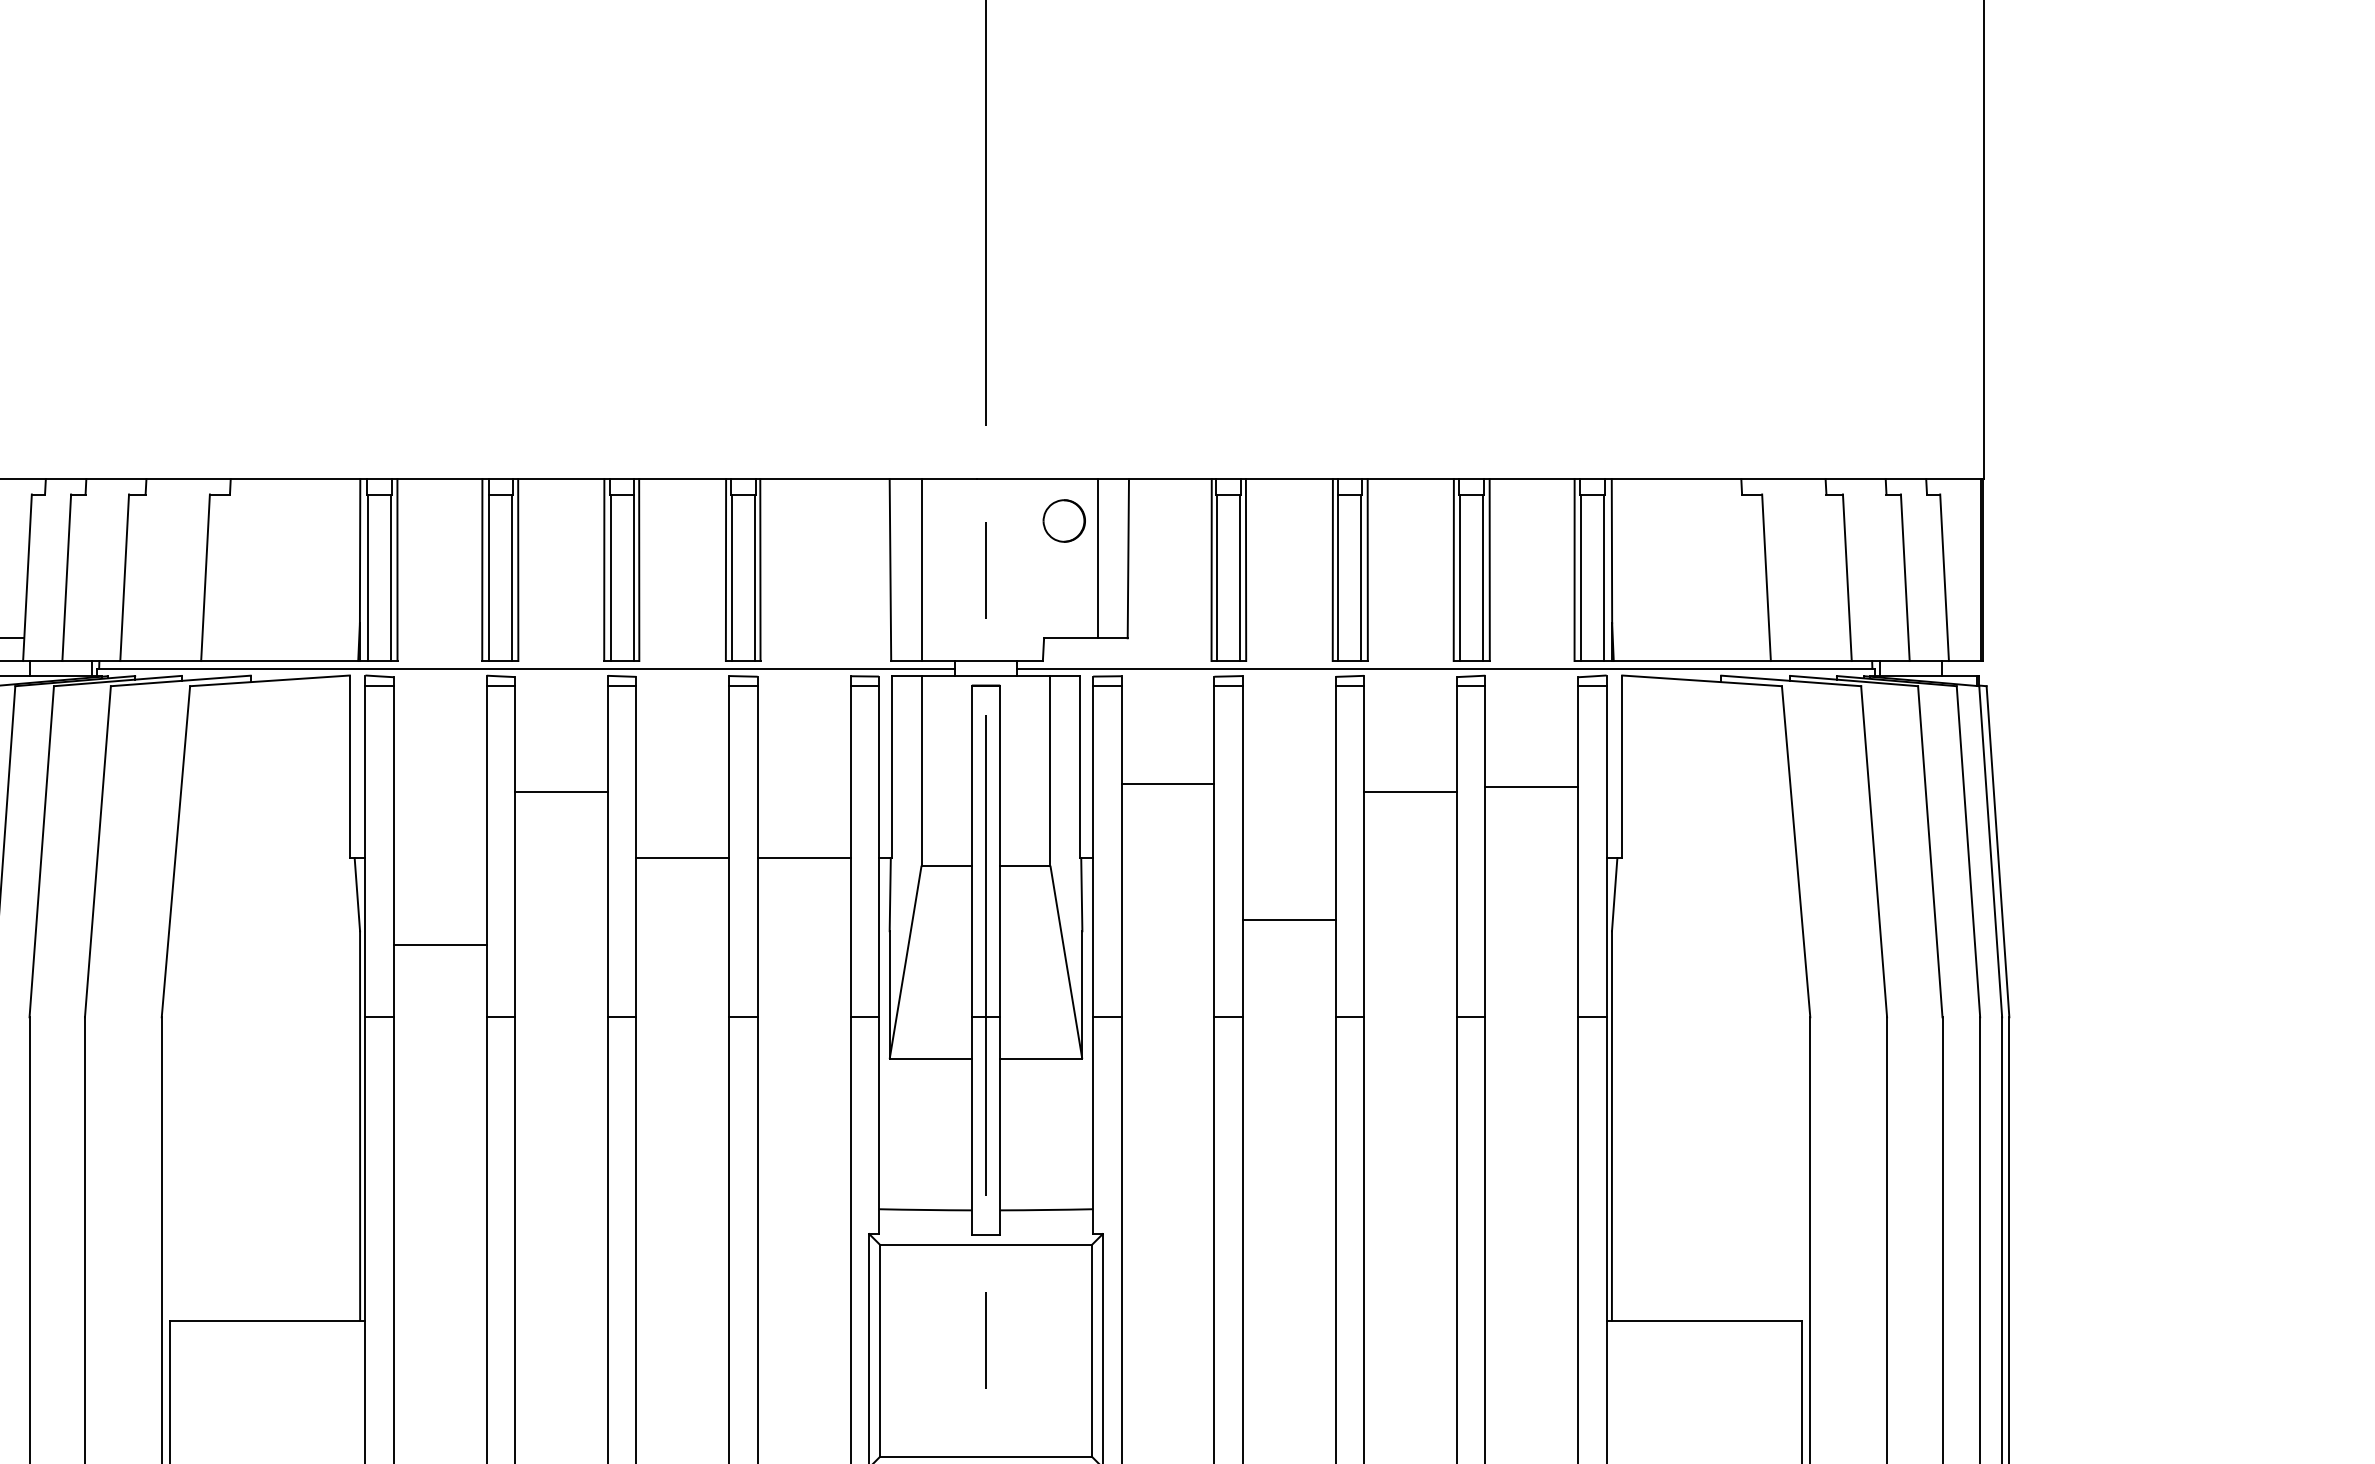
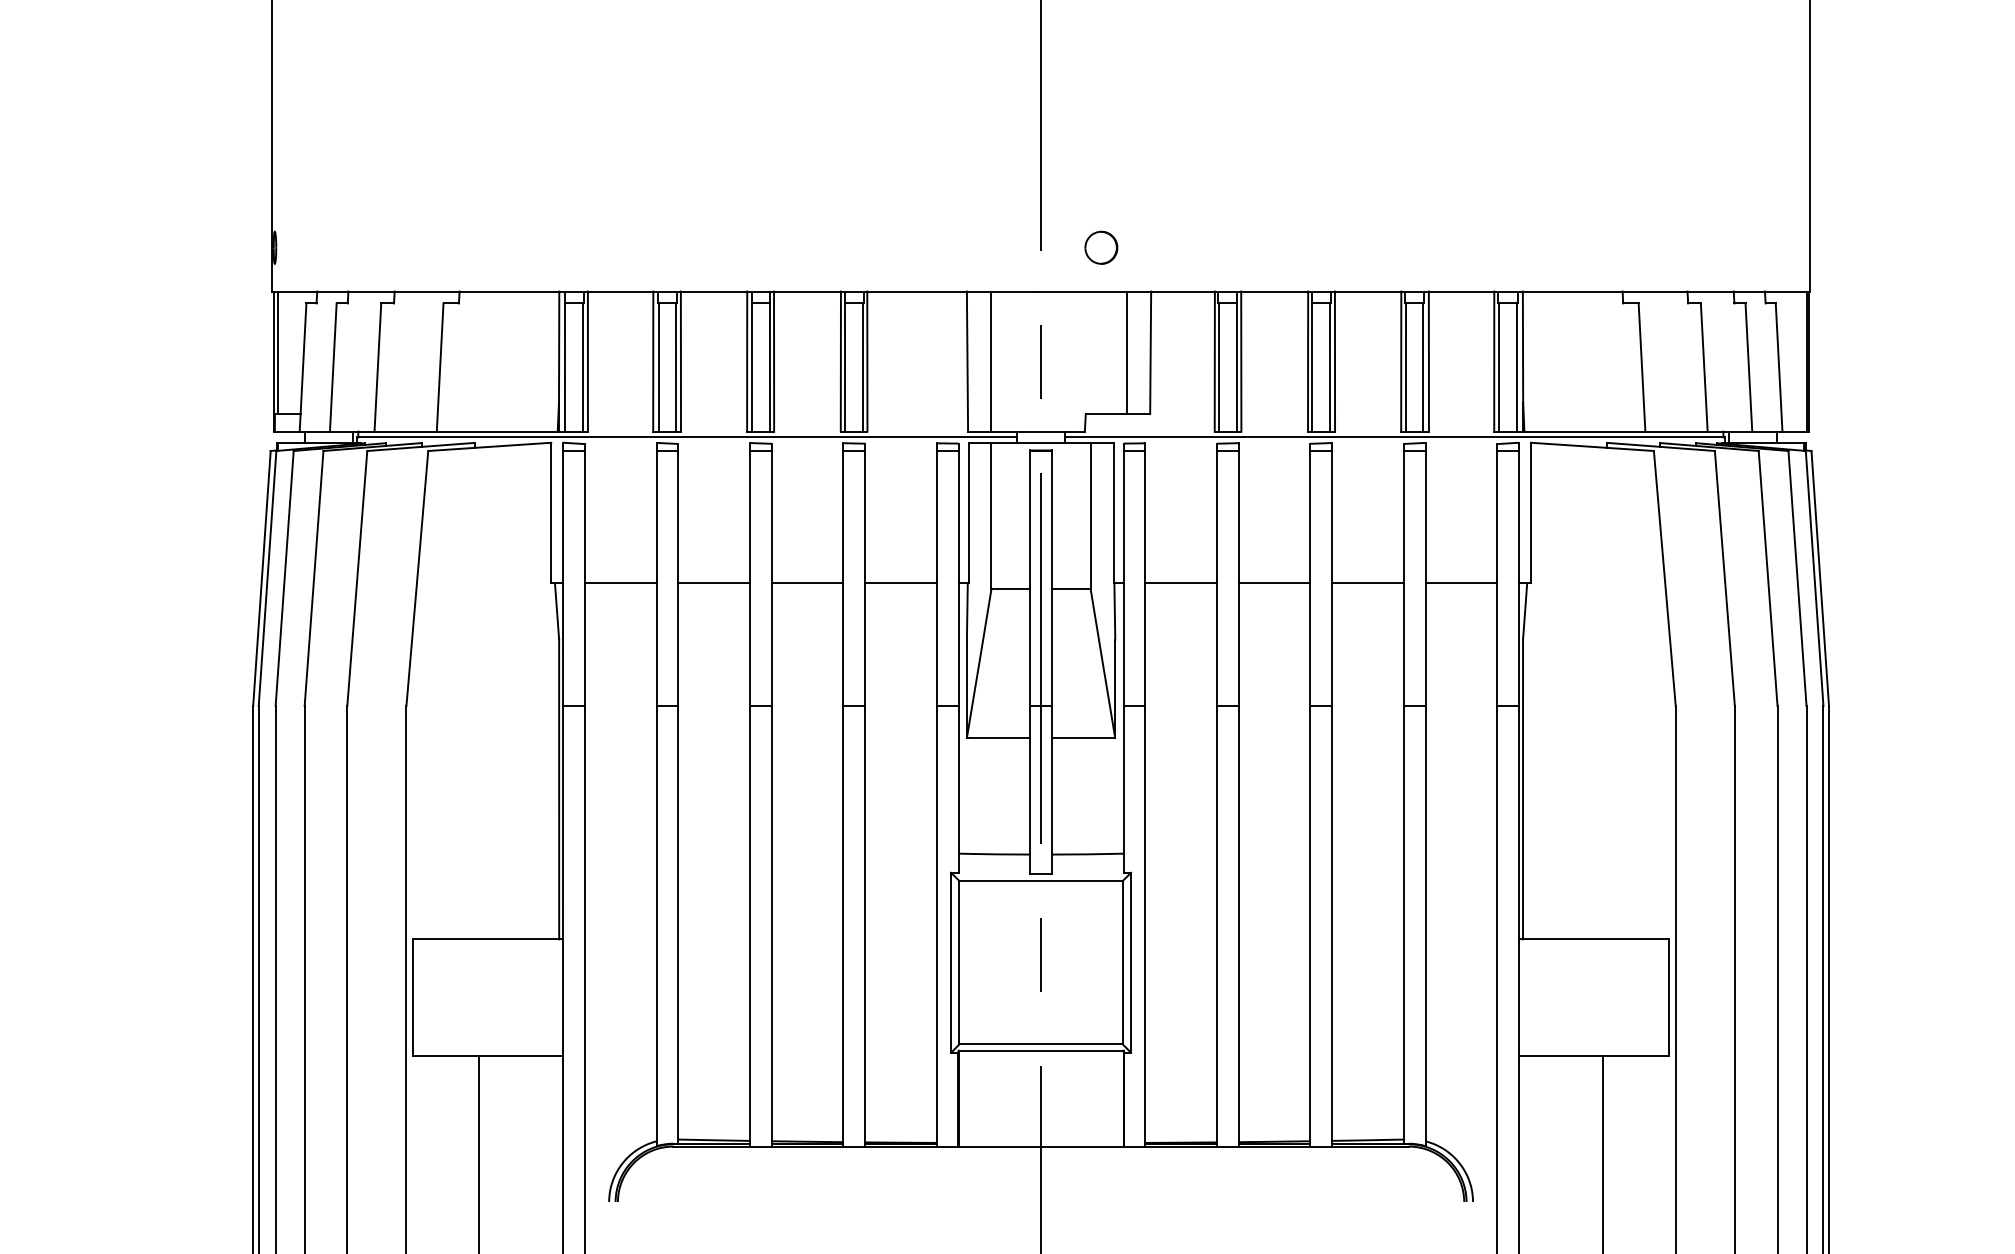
part: (1064, 520) -> (1101, 247), moved
line: (1167, 784) -> (1180, 583), moved
line: (1532, 786) -> (1461, 583), moved
line: (561, 792) -> (714, 583), moved
line: (1409, 792) -> (1367, 583), moved
line: (1289, 920) -> (1274, 583), moved
line: (439, 945) -> (620, 583), moved

